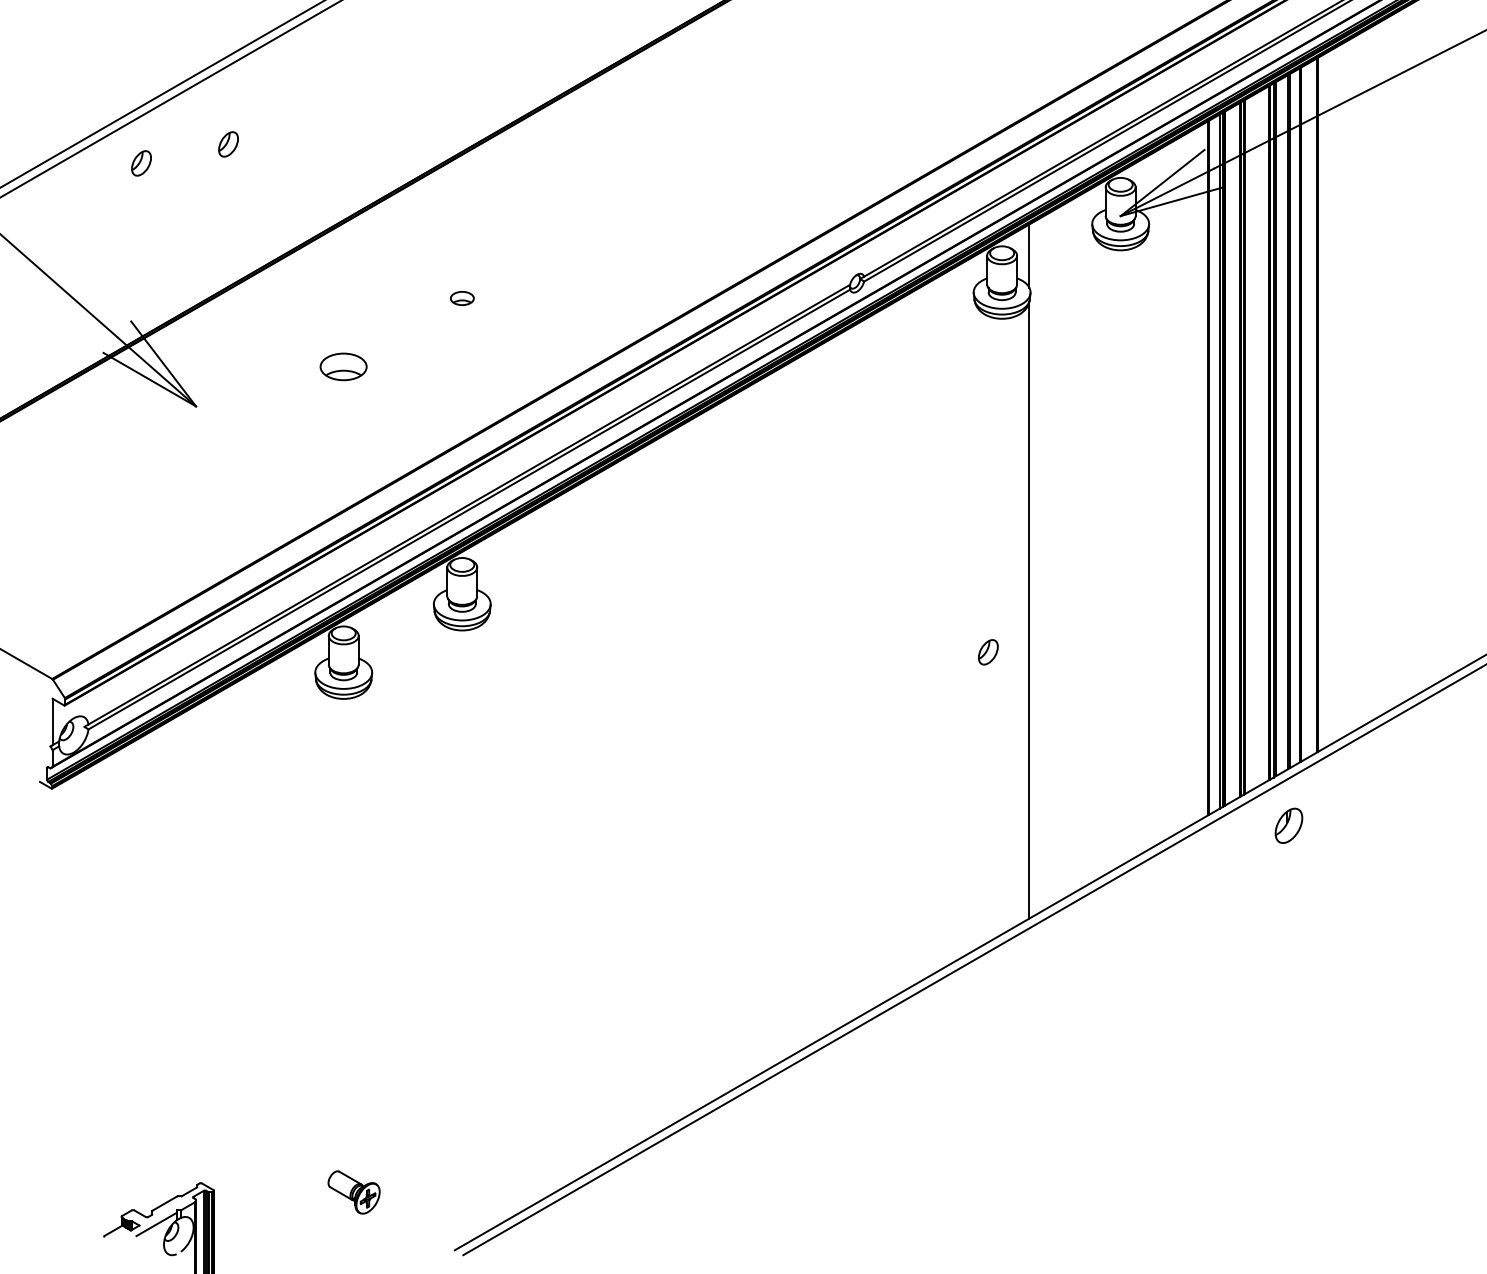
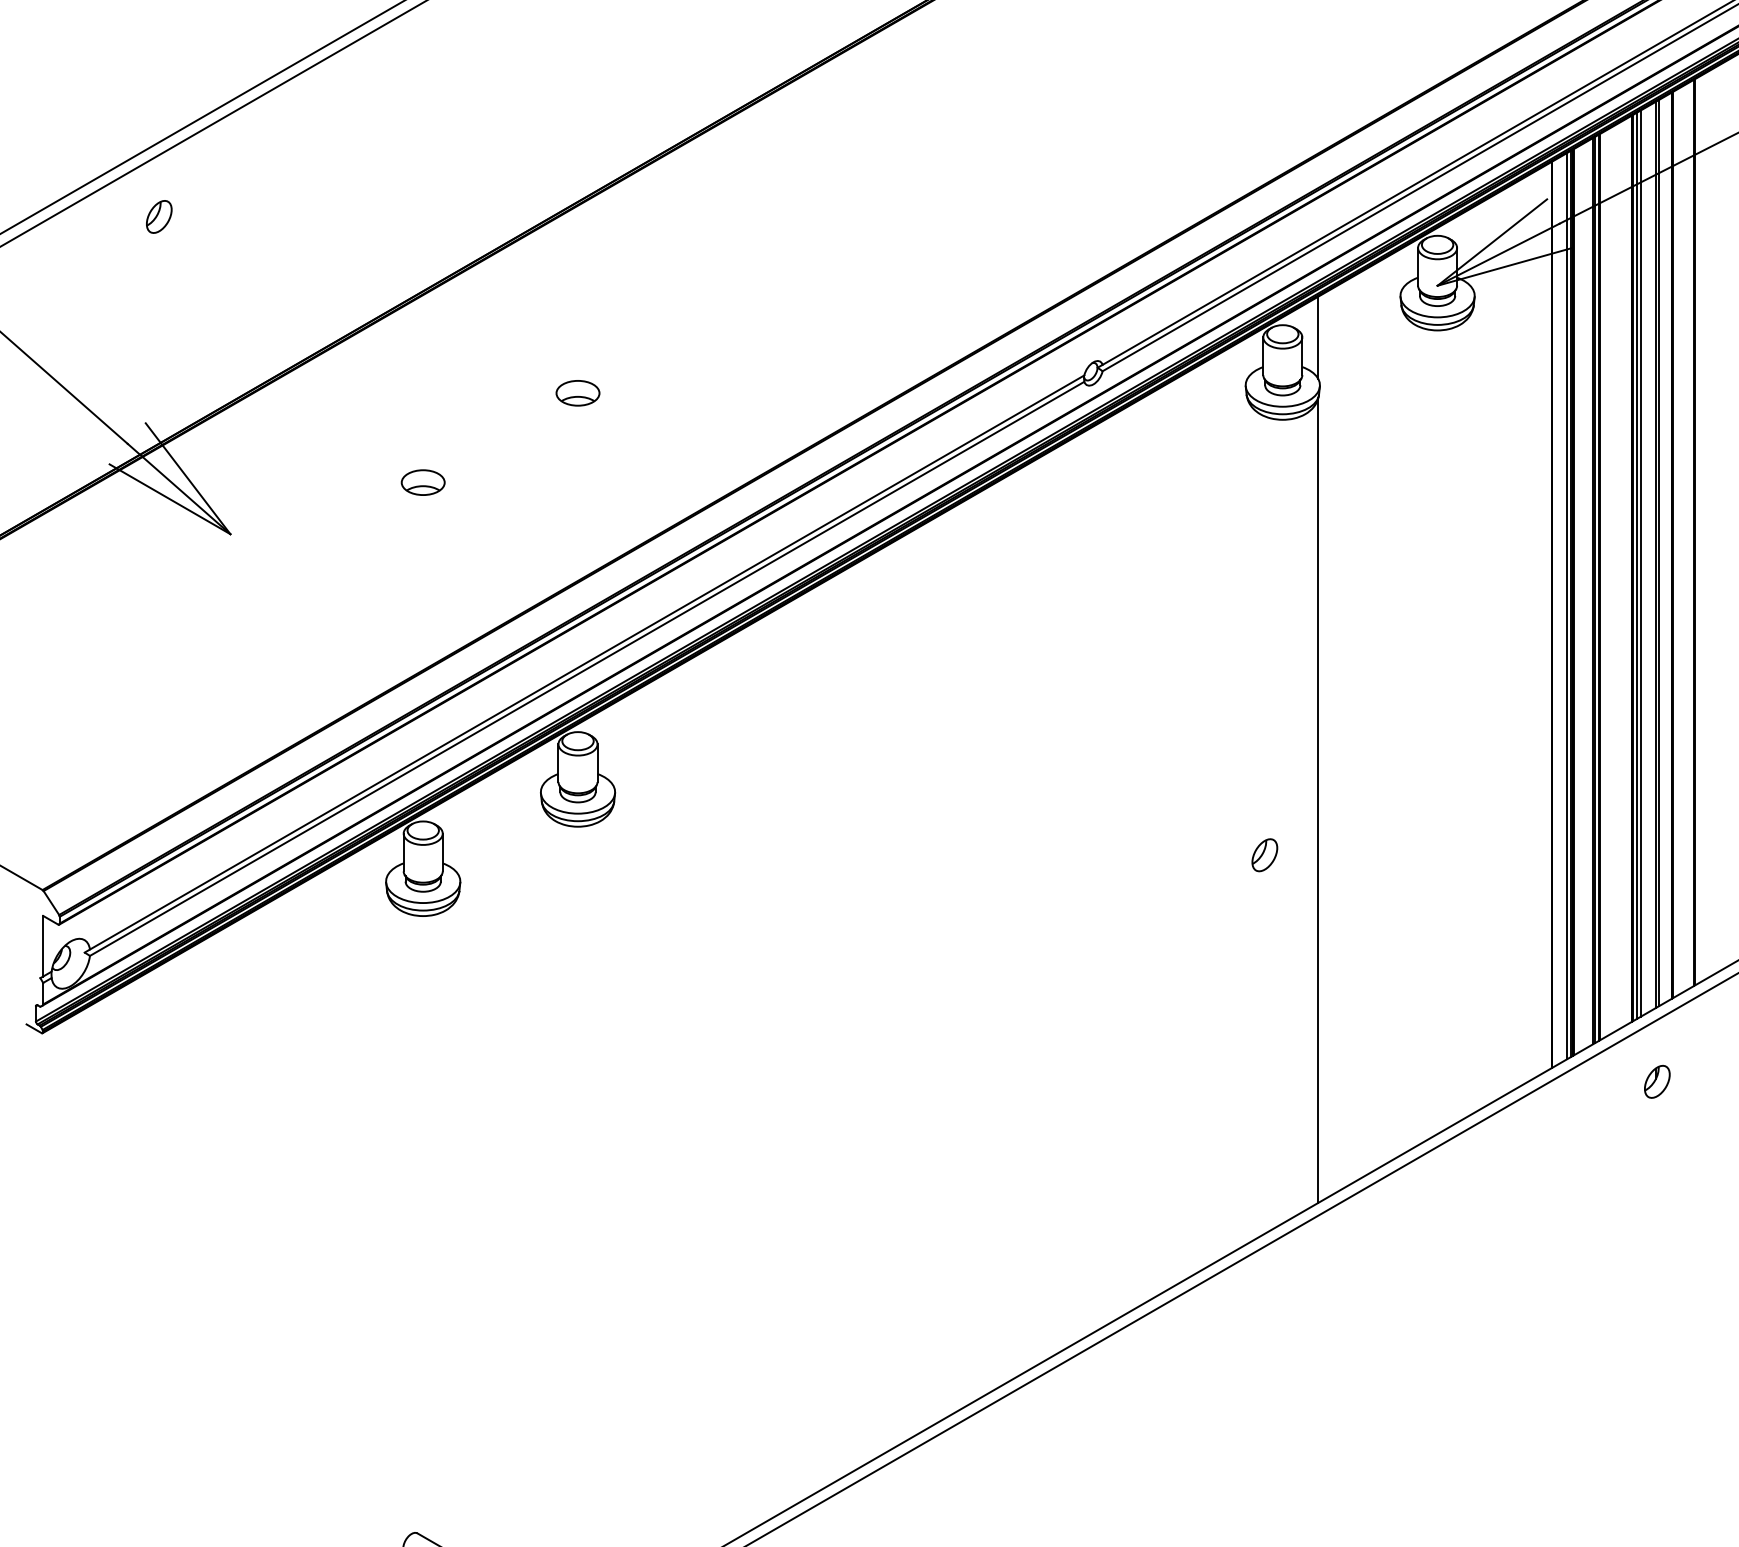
part: (228, 144) -> (272, 192), removed
part: (462, 298) -> (578, 393), size x1.43
part: (343, 366) -> (422, 482), size x0.71
part: (1288, 825) -> (1656, 1081), size x0.71

